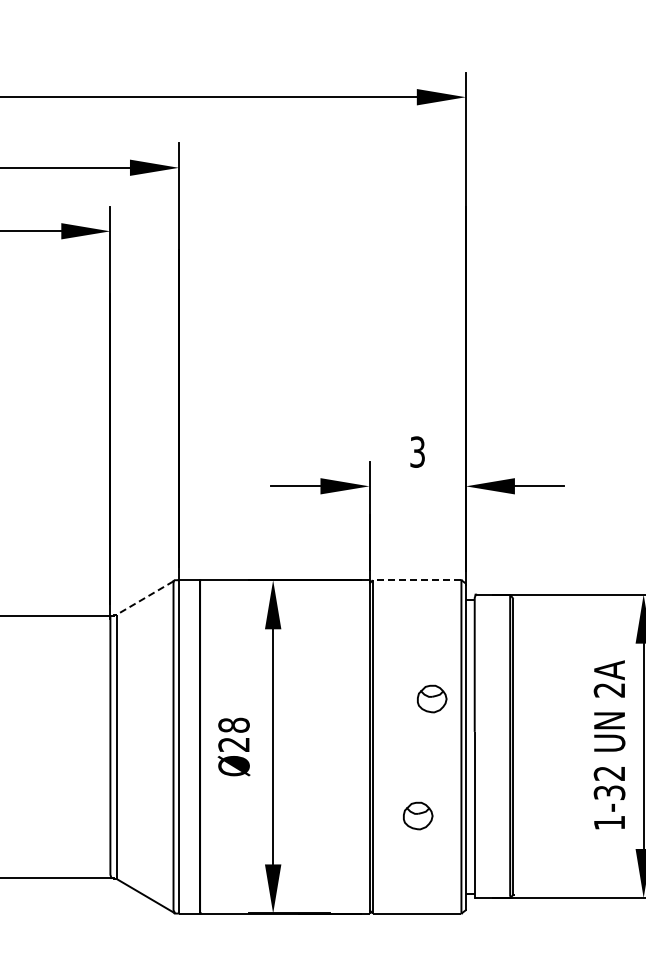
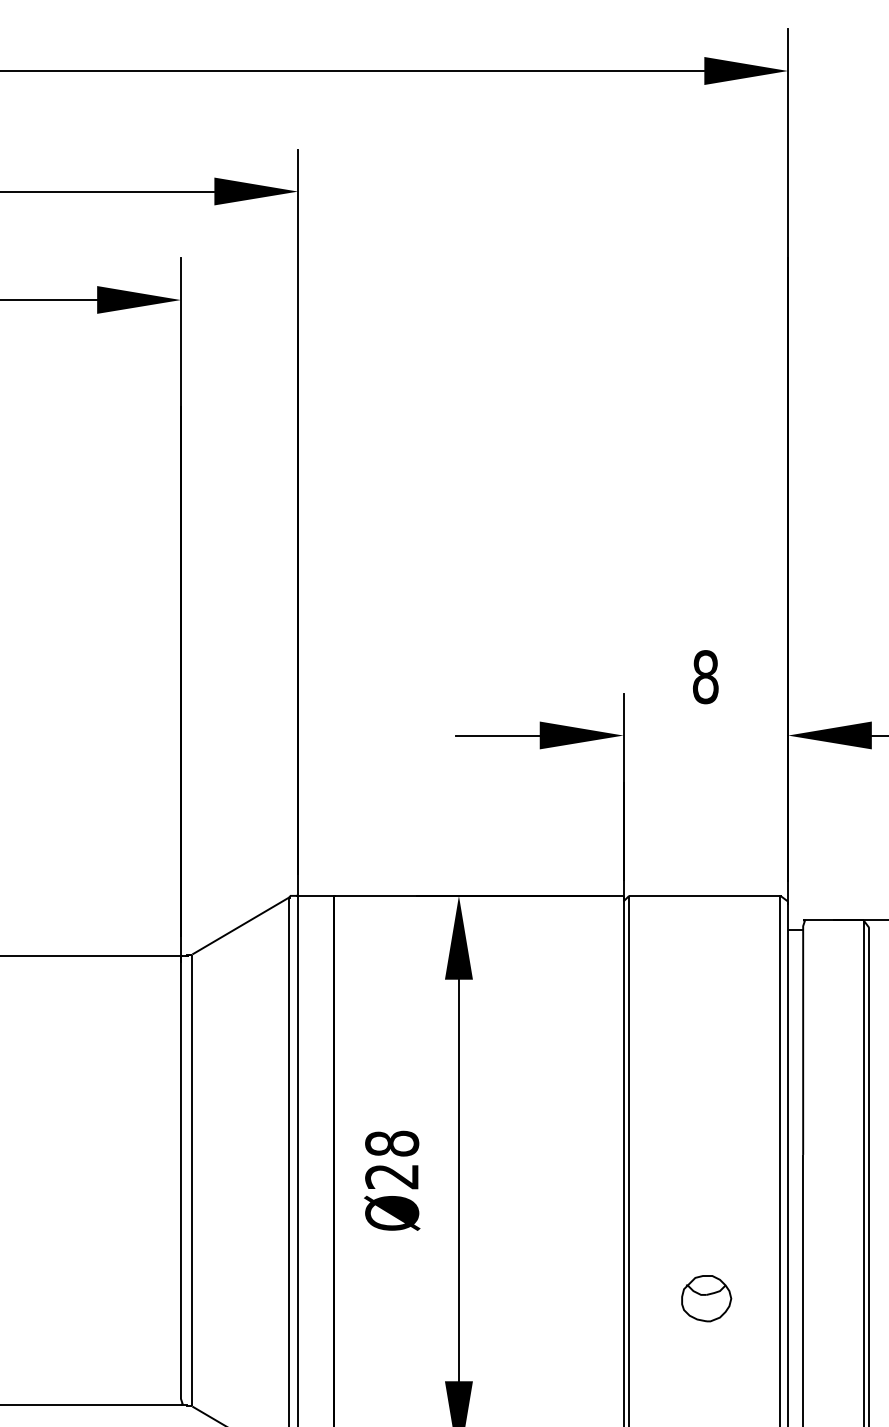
text: (417, 451) -> (705, 676), 3 -> 8
line: (416, 580) -> (703, 896), dashed -> solid
line: (145, 597) -> (240, 925), dashed -> solid
part: (432, 698) -> (731, 1097), removed

